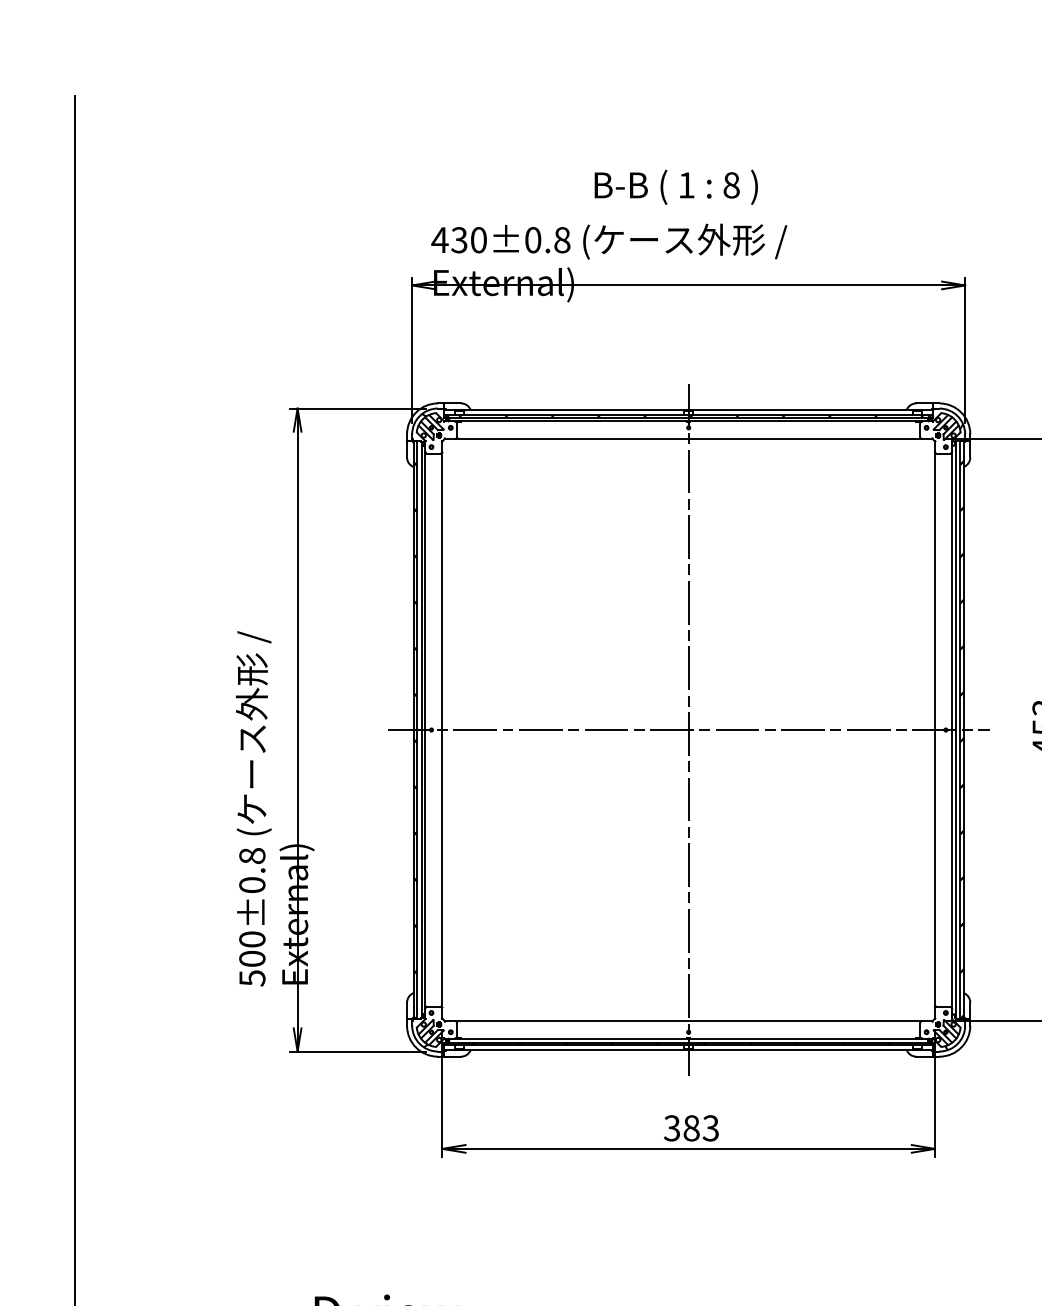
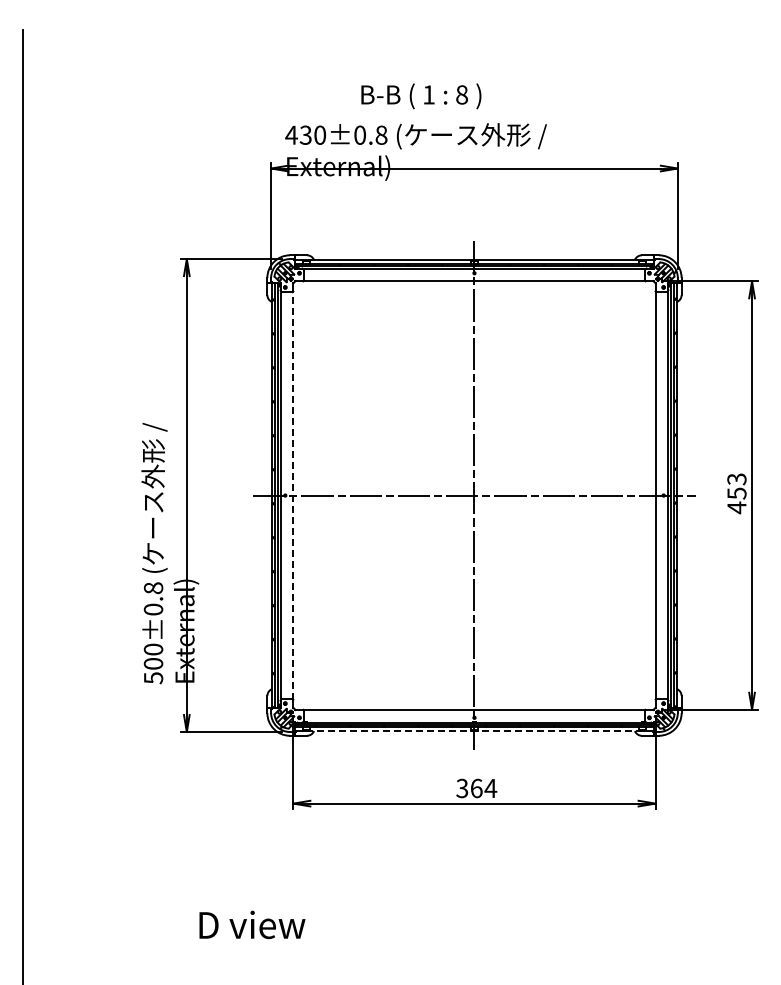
text: (676, 187) -> (421, 96), moved
line: (442, 729) -> (293, 495), solid -> dashed
line: (688, 1050) -> (474, 731), solid -> dashed
text: (700, 1128) -> (483, 788), 383 -> 364

